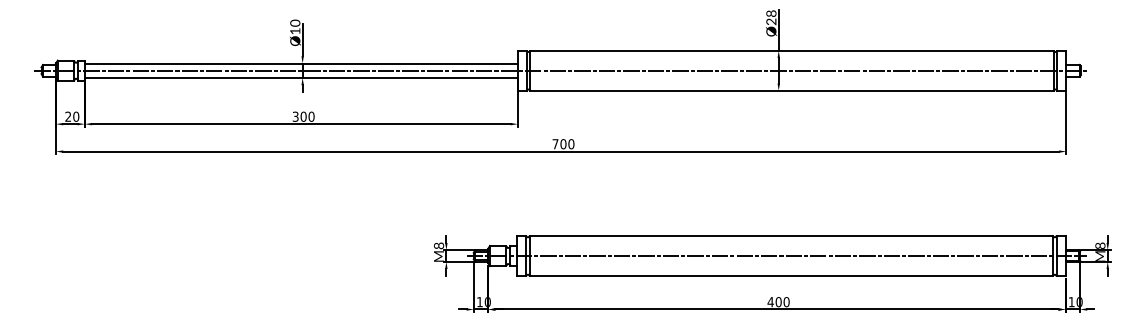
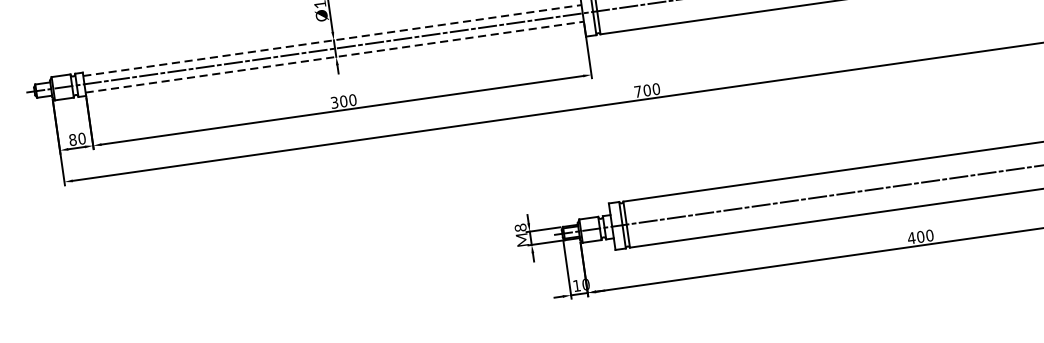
line: (301, 63) -> (332, 40), solid -> dashed
line: (301, 77) -> (334, 56), solid -> dashed
text: (68, 116) -> (73, 139), 20 -> 80

